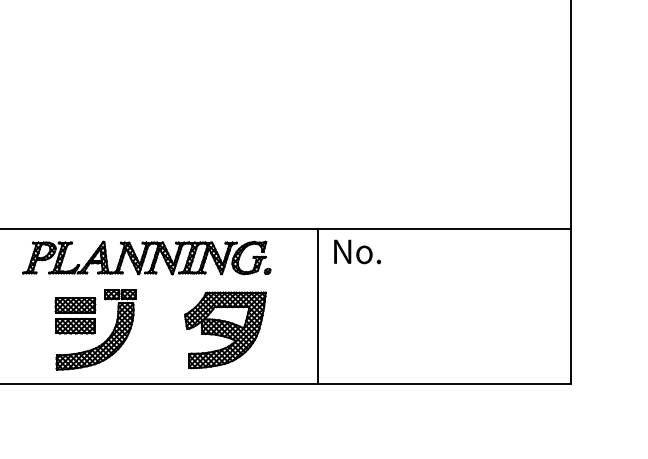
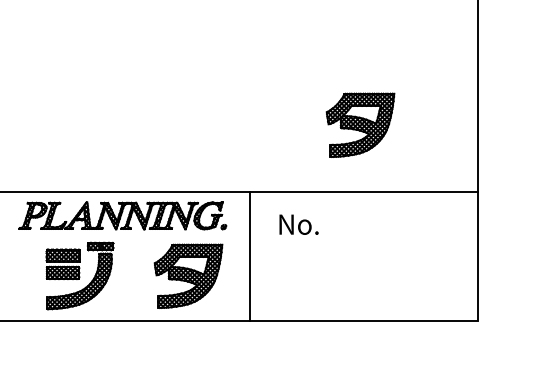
part: (431, 148) -> (360, 124), added
text: (356, 251) -> (298, 224), moved
line: (317, 306) -> (249, 256), moved

